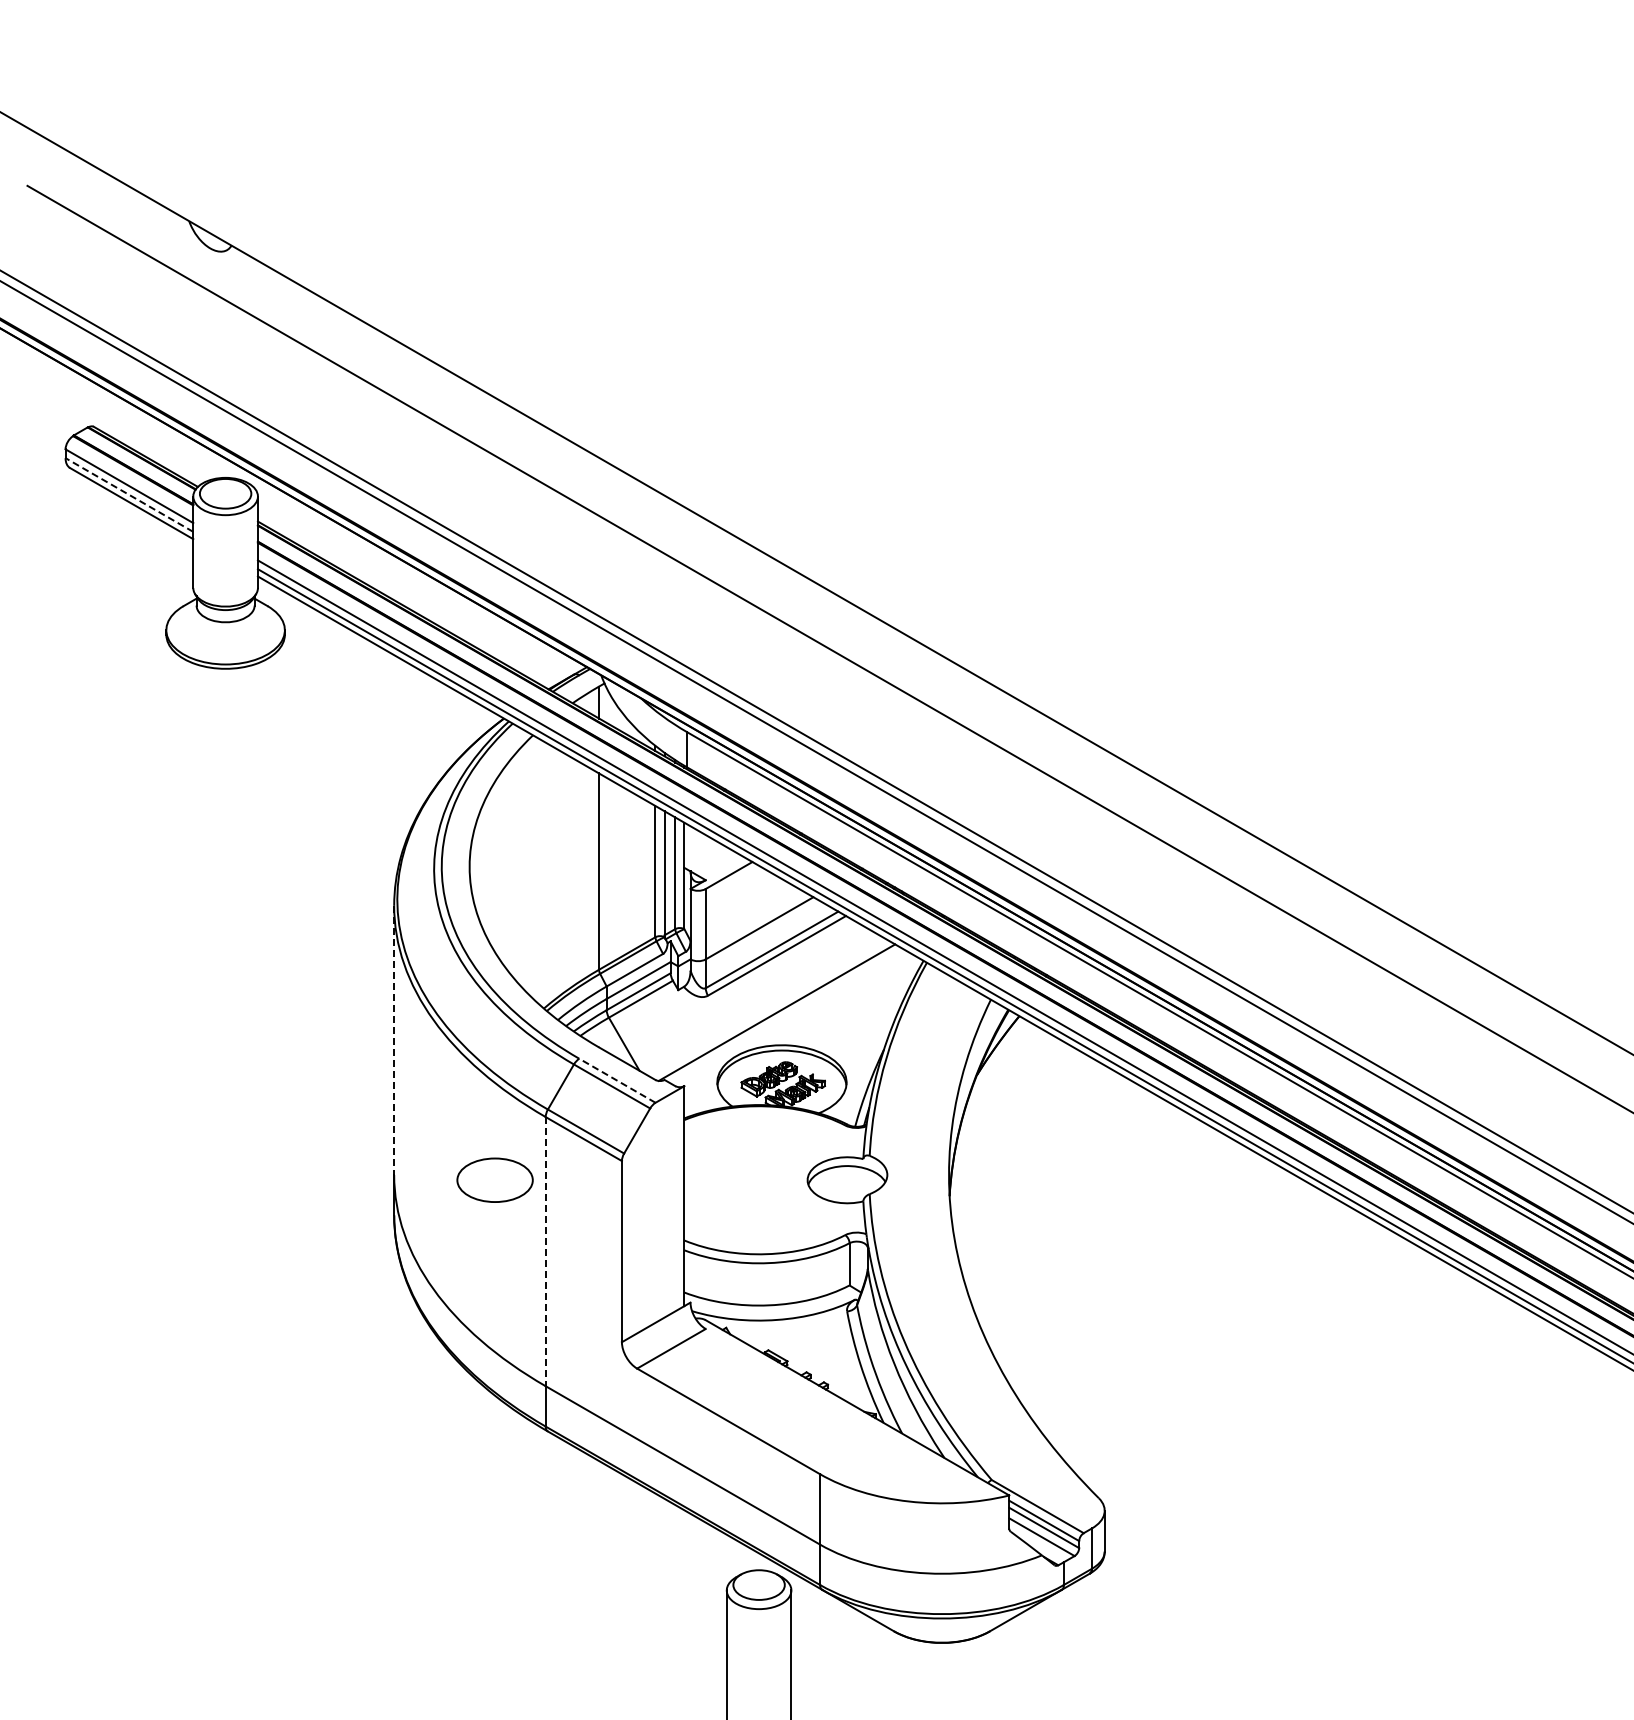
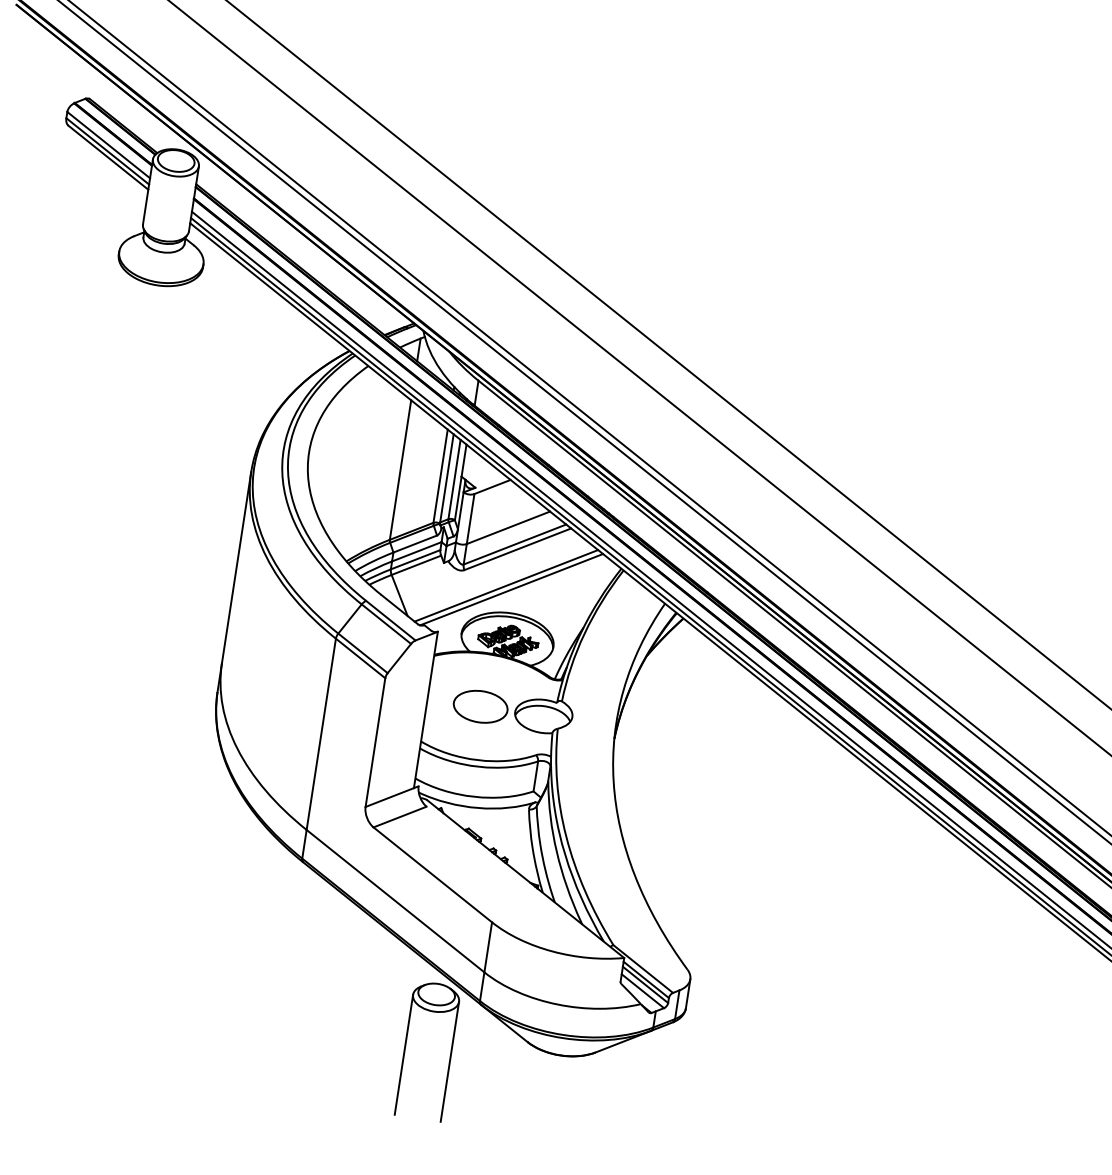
line: (129, 495) -> (107, 151), dashed -> solid
line: (768, 1008) -> (506, 585), added
line: (394, 1040) -> (236, 567), dashed -> solid
line: (617, 1080) -> (390, 620), dashed -> solid
part: (494, 1179) -> (480, 706), moved
line: (545, 1251) -> (321, 734), dashed -> solid

